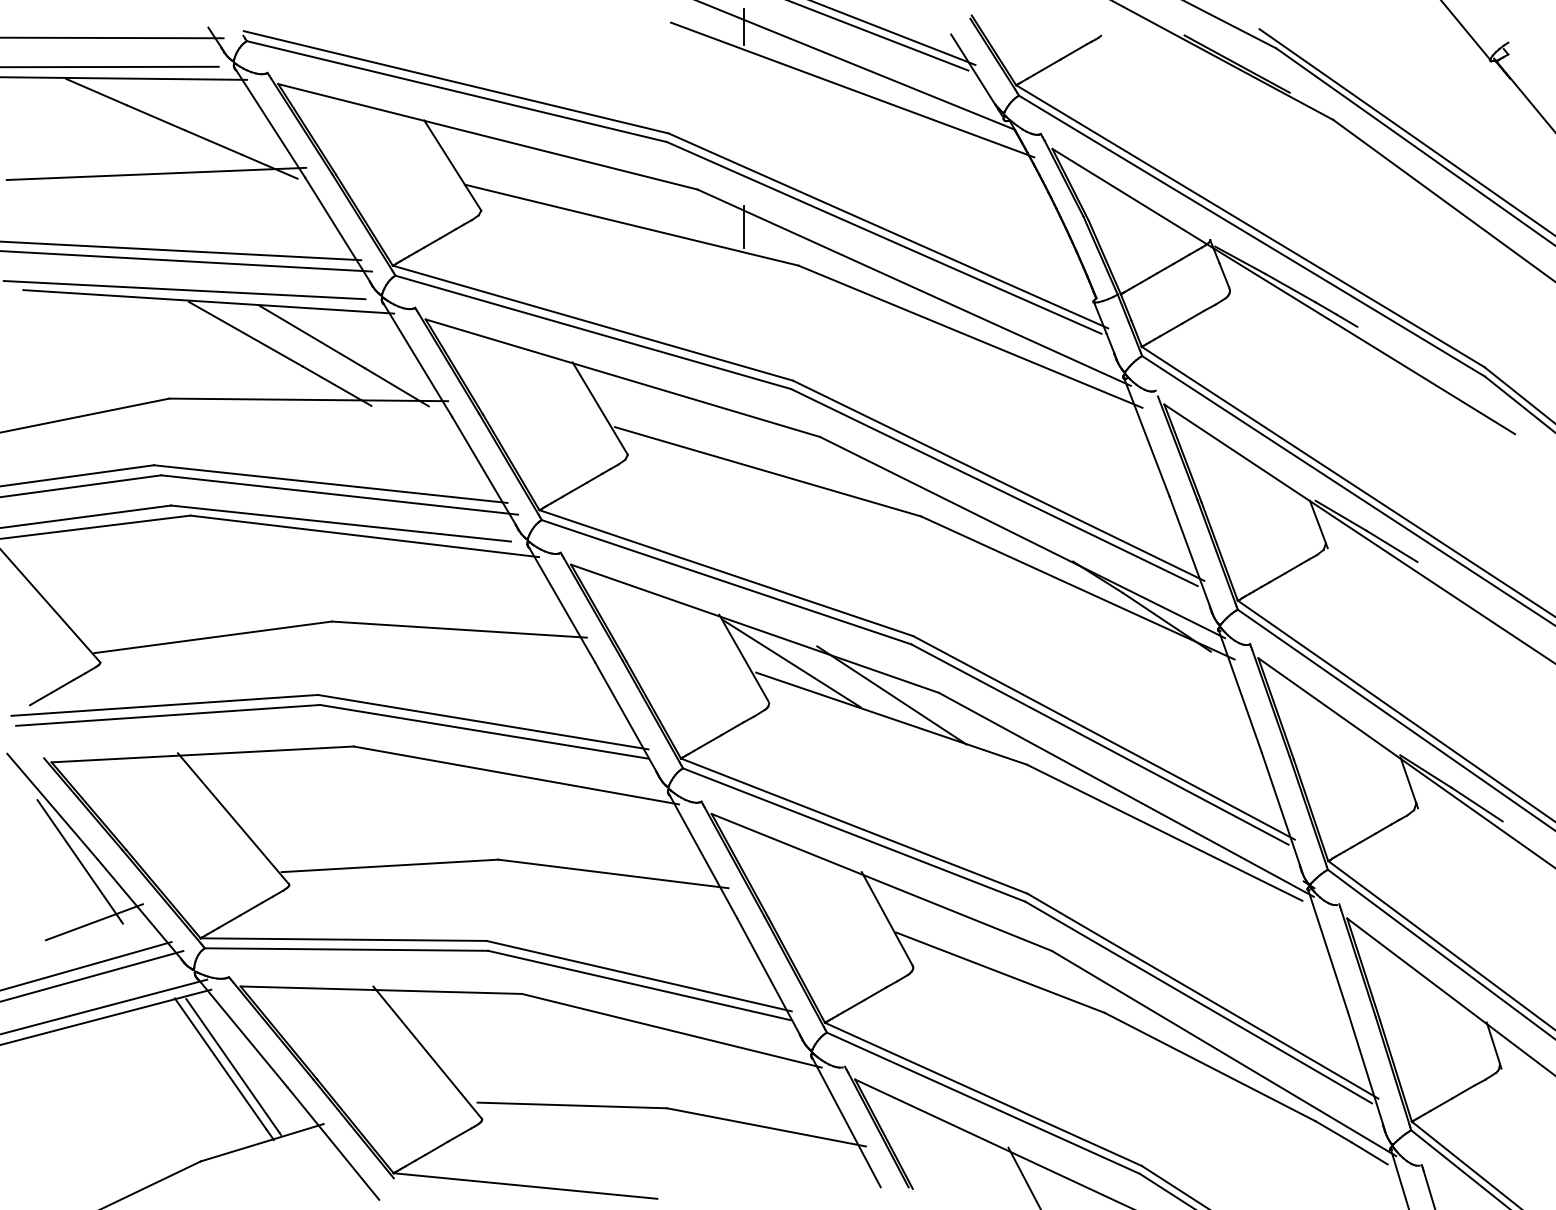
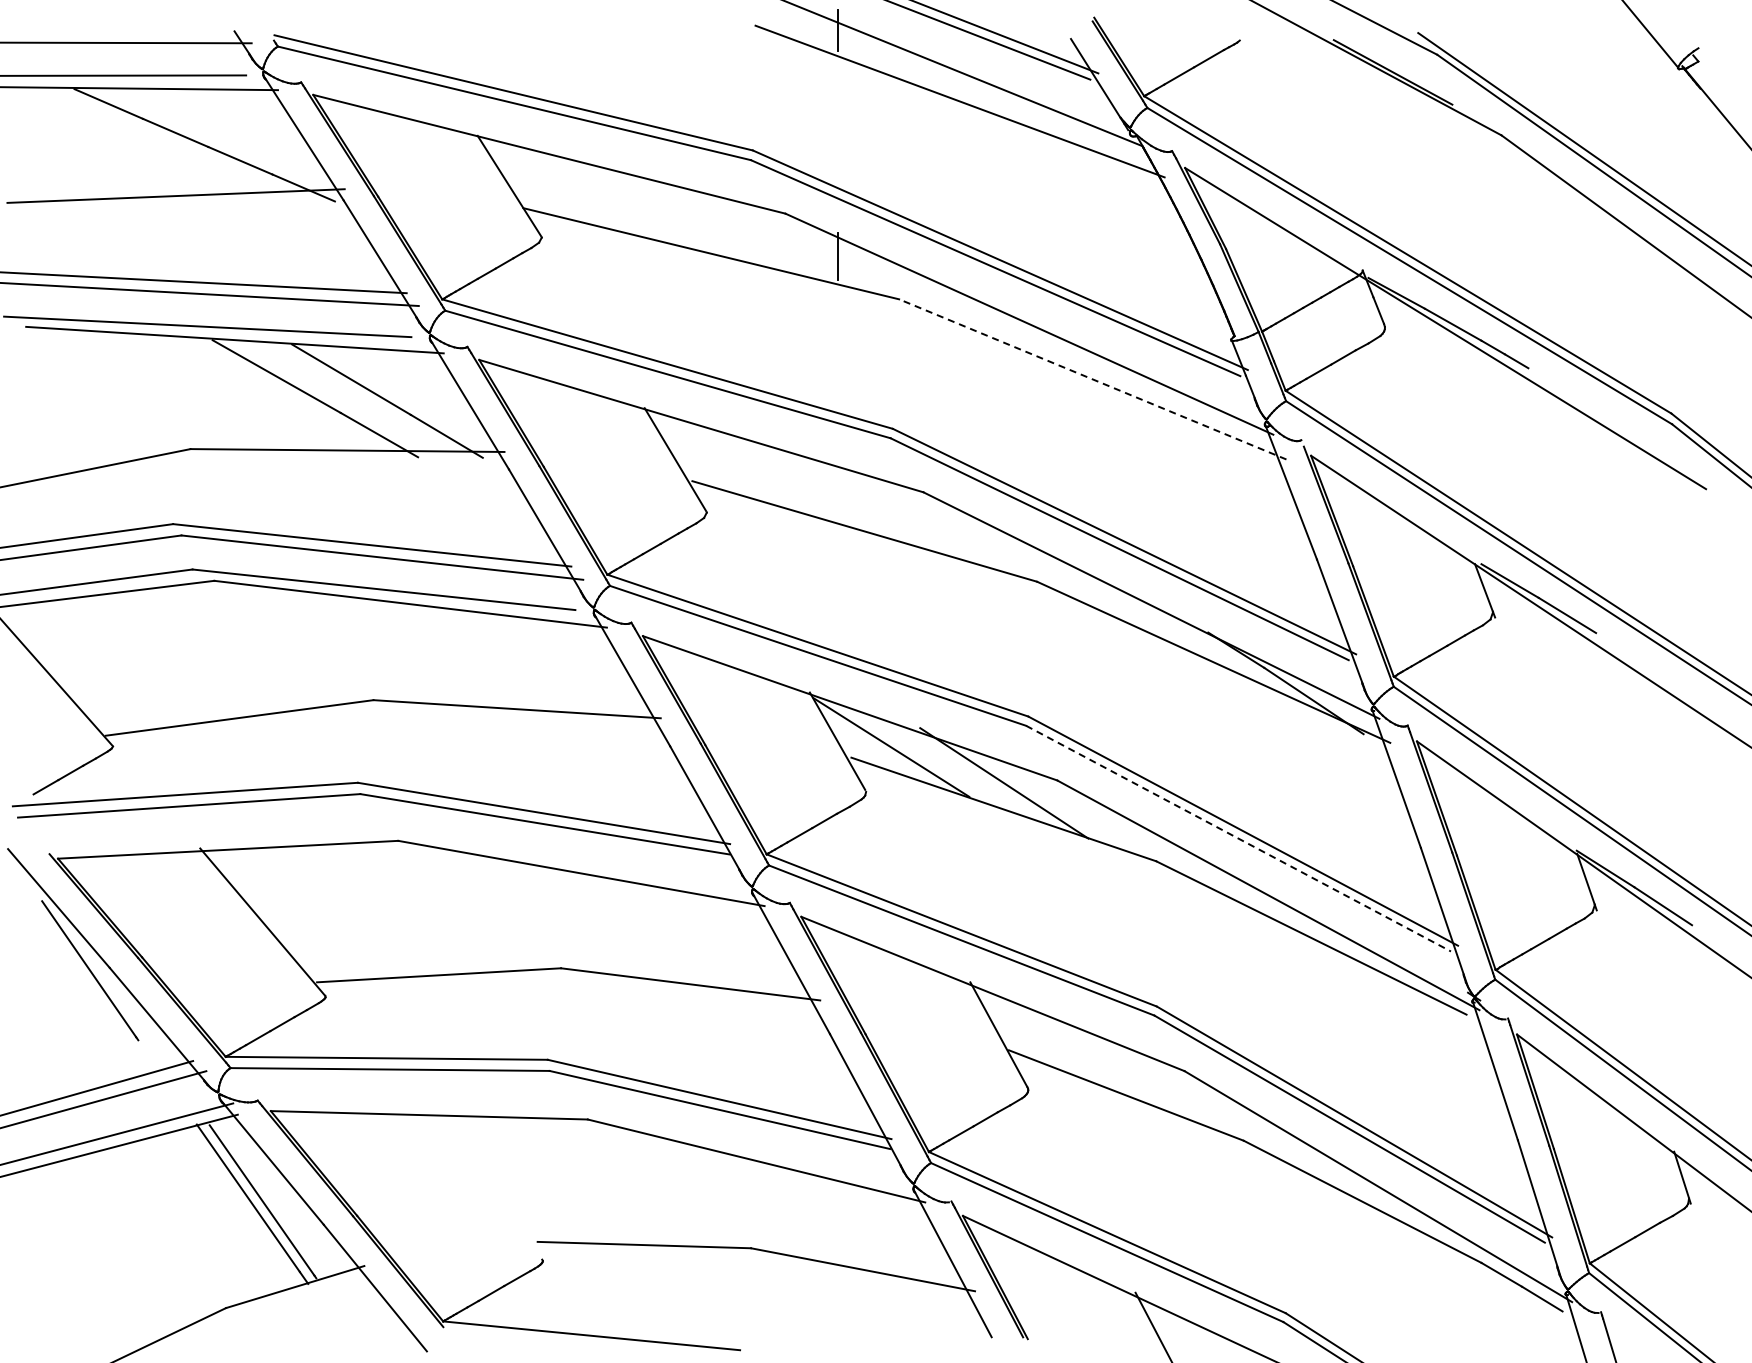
line: (970, 336) -> (1092, 379), solid -> dashed
line: (1099, 744) -> (1238, 838), solid -> dashed
line: (93, 922) -> (105, 1038), removed
line: (427, 1052) -> (481, 1185), removed

